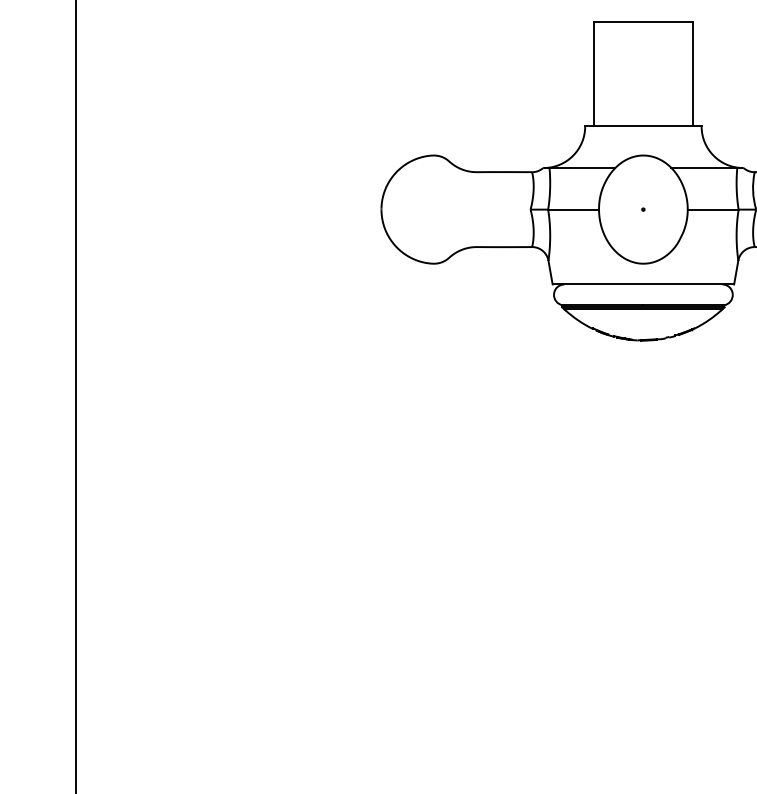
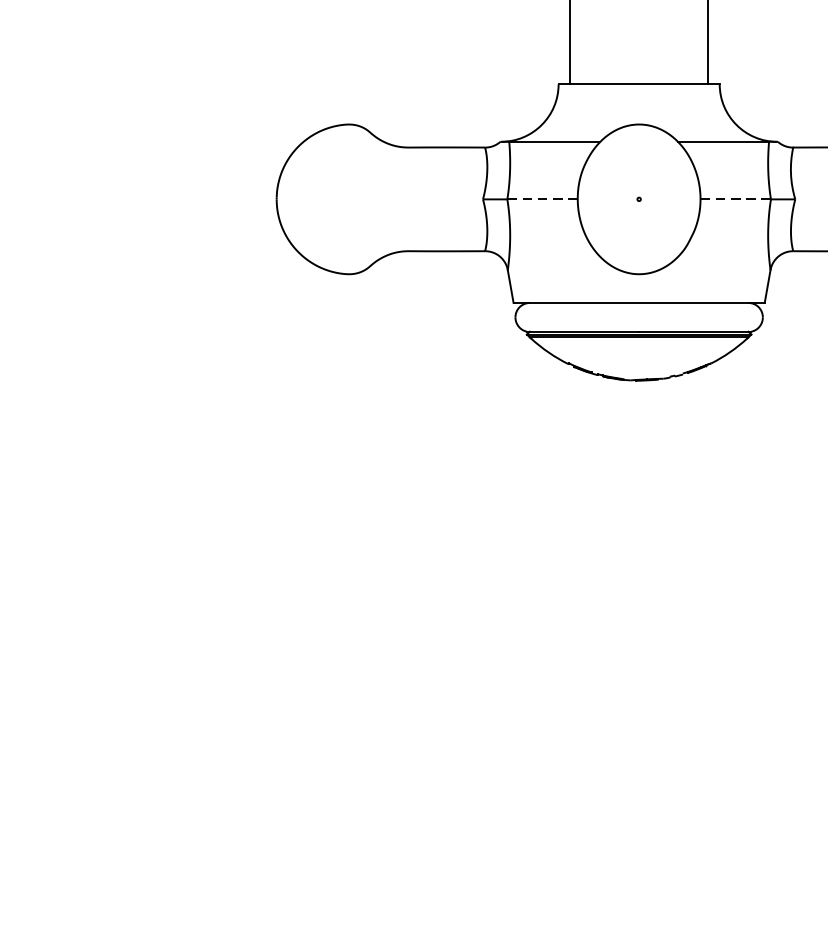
line: (574, 209) -> (543, 199), solid -> dashed
line: (713, 209) -> (736, 199), solid -> dashed

